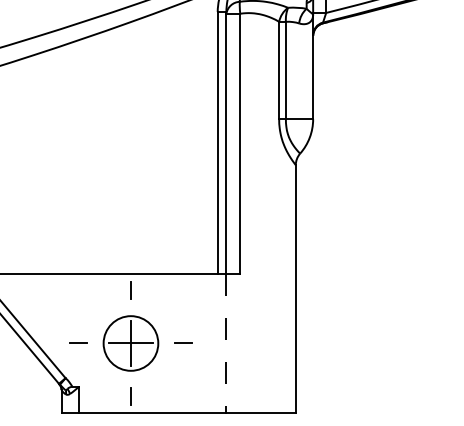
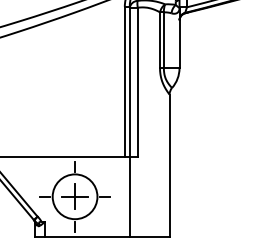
circle: (129, 342) -> (74, 196), size x1.43
line: (225, 342) -> (129, 196), dashed -> solid

